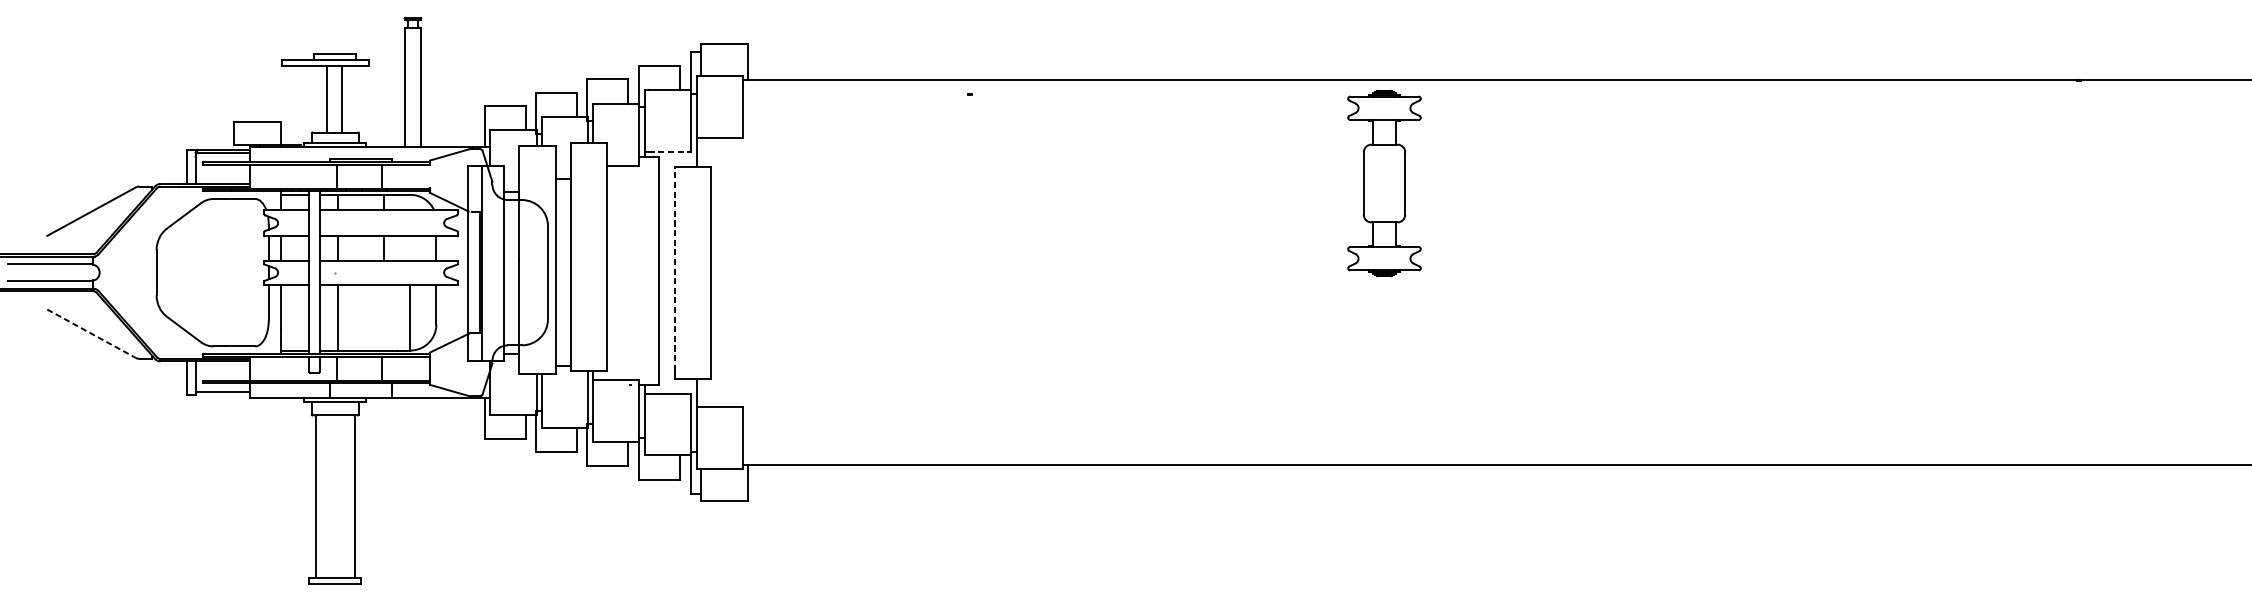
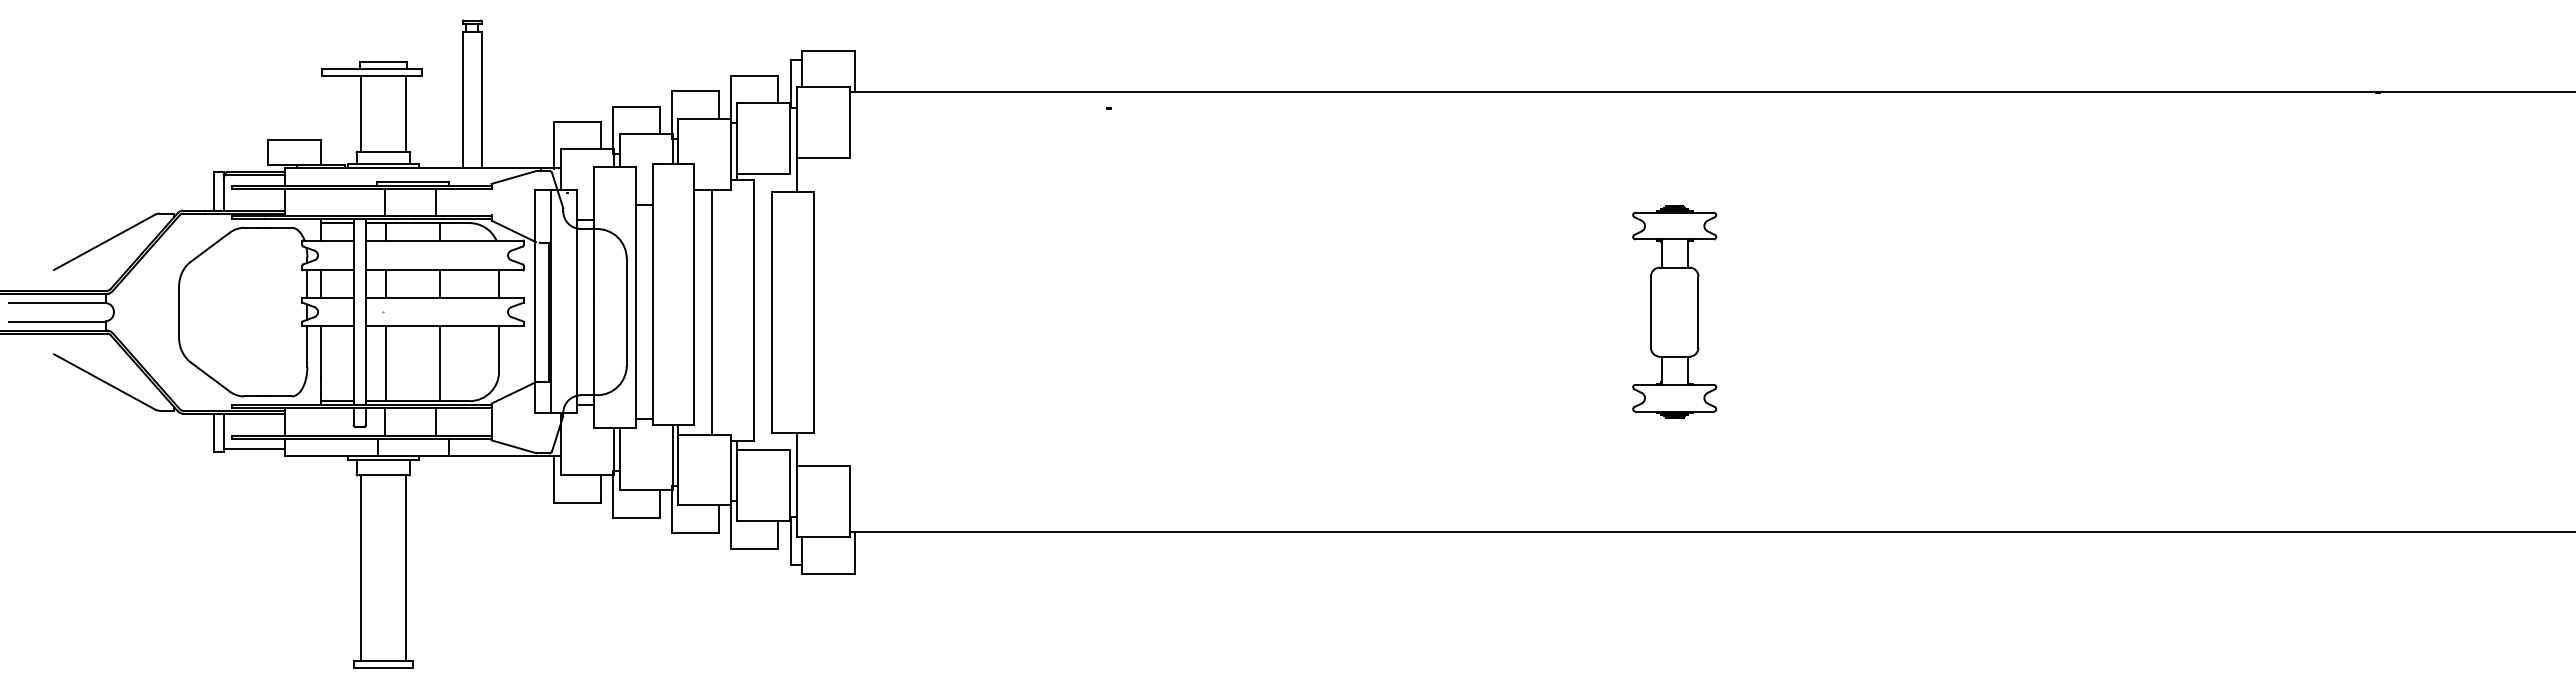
line: (342, 98) -> (361, 112), moved
line: (326, 99) -> (405, 113), moved
line: (670, 151) -> (766, 173), dashed -> solid
part: (1384, 183) -> (1674, 312), moved
line: (675, 268) -> (772, 307), dashed -> solid
line: (622, 272) -> (712, 311), added
line: (409, 317) -> (439, 363), moved
line: (91, 333) -> (104, 381), dashed -> solid

